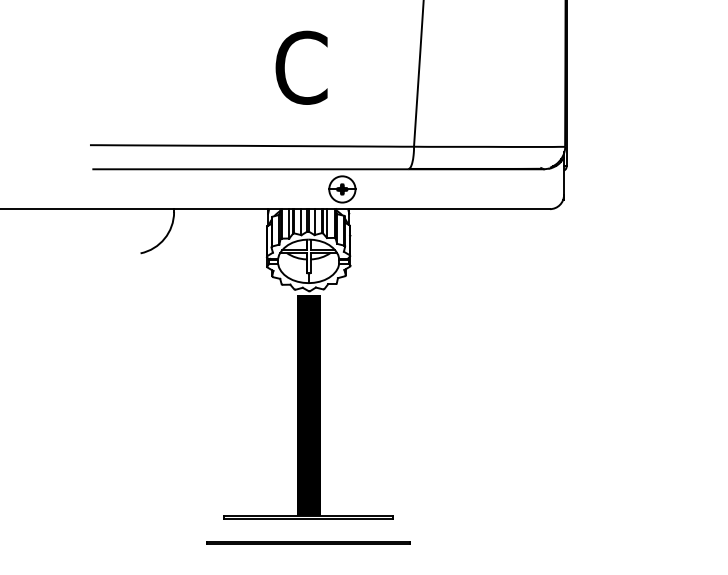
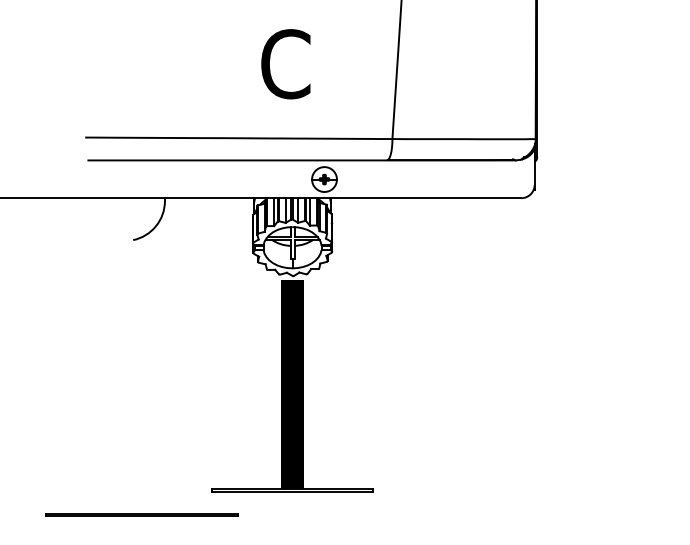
line: (308, 542) -> (141, 514), moved

